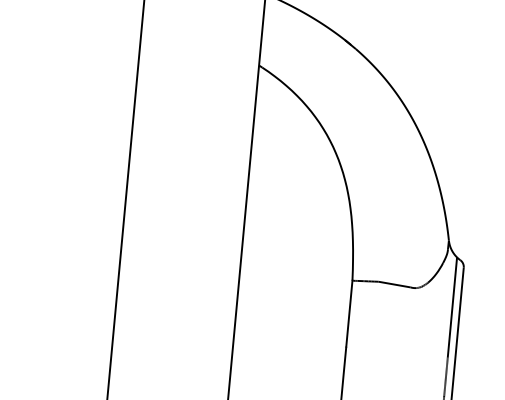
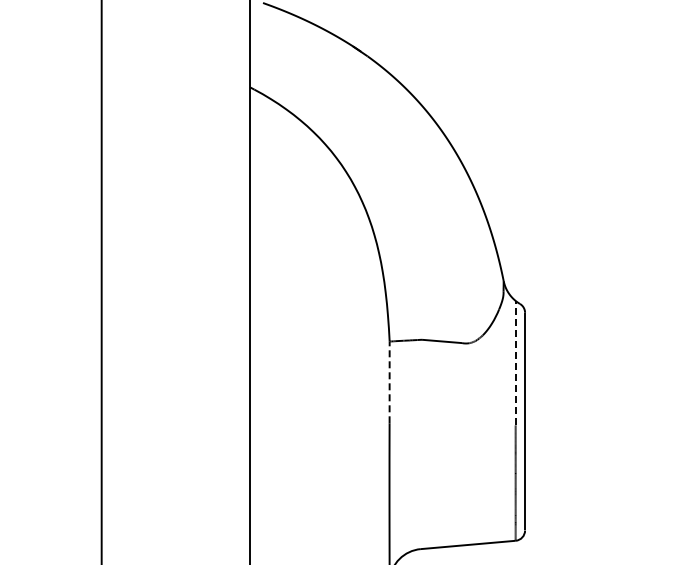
line: (452, 307) -> (515, 362), solid -> dashed
line: (349, 313) -> (389, 382), solid -> dashed

